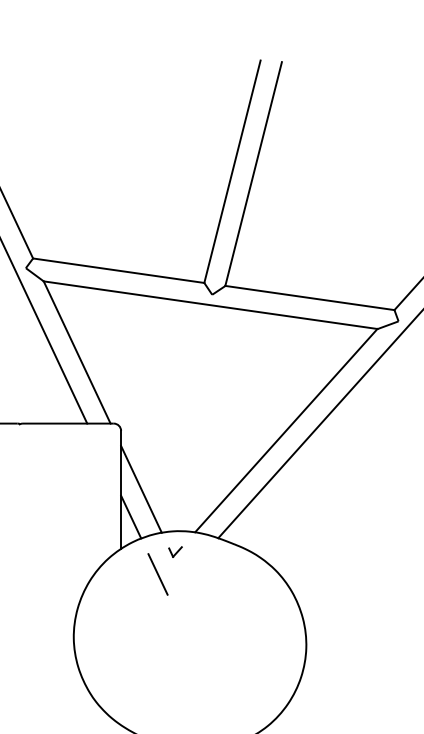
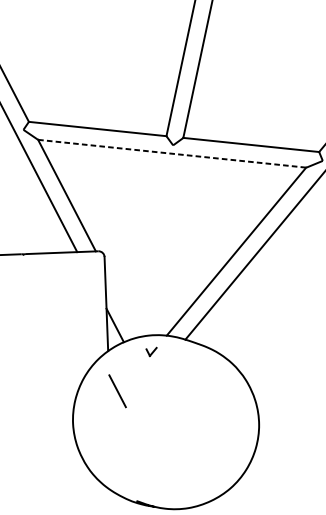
line: (210, 305) -> (172, 154), solid -> dashed
line: (141, 489) -> (122, 303), removed
line: (157, 574) -> (117, 391), moved

